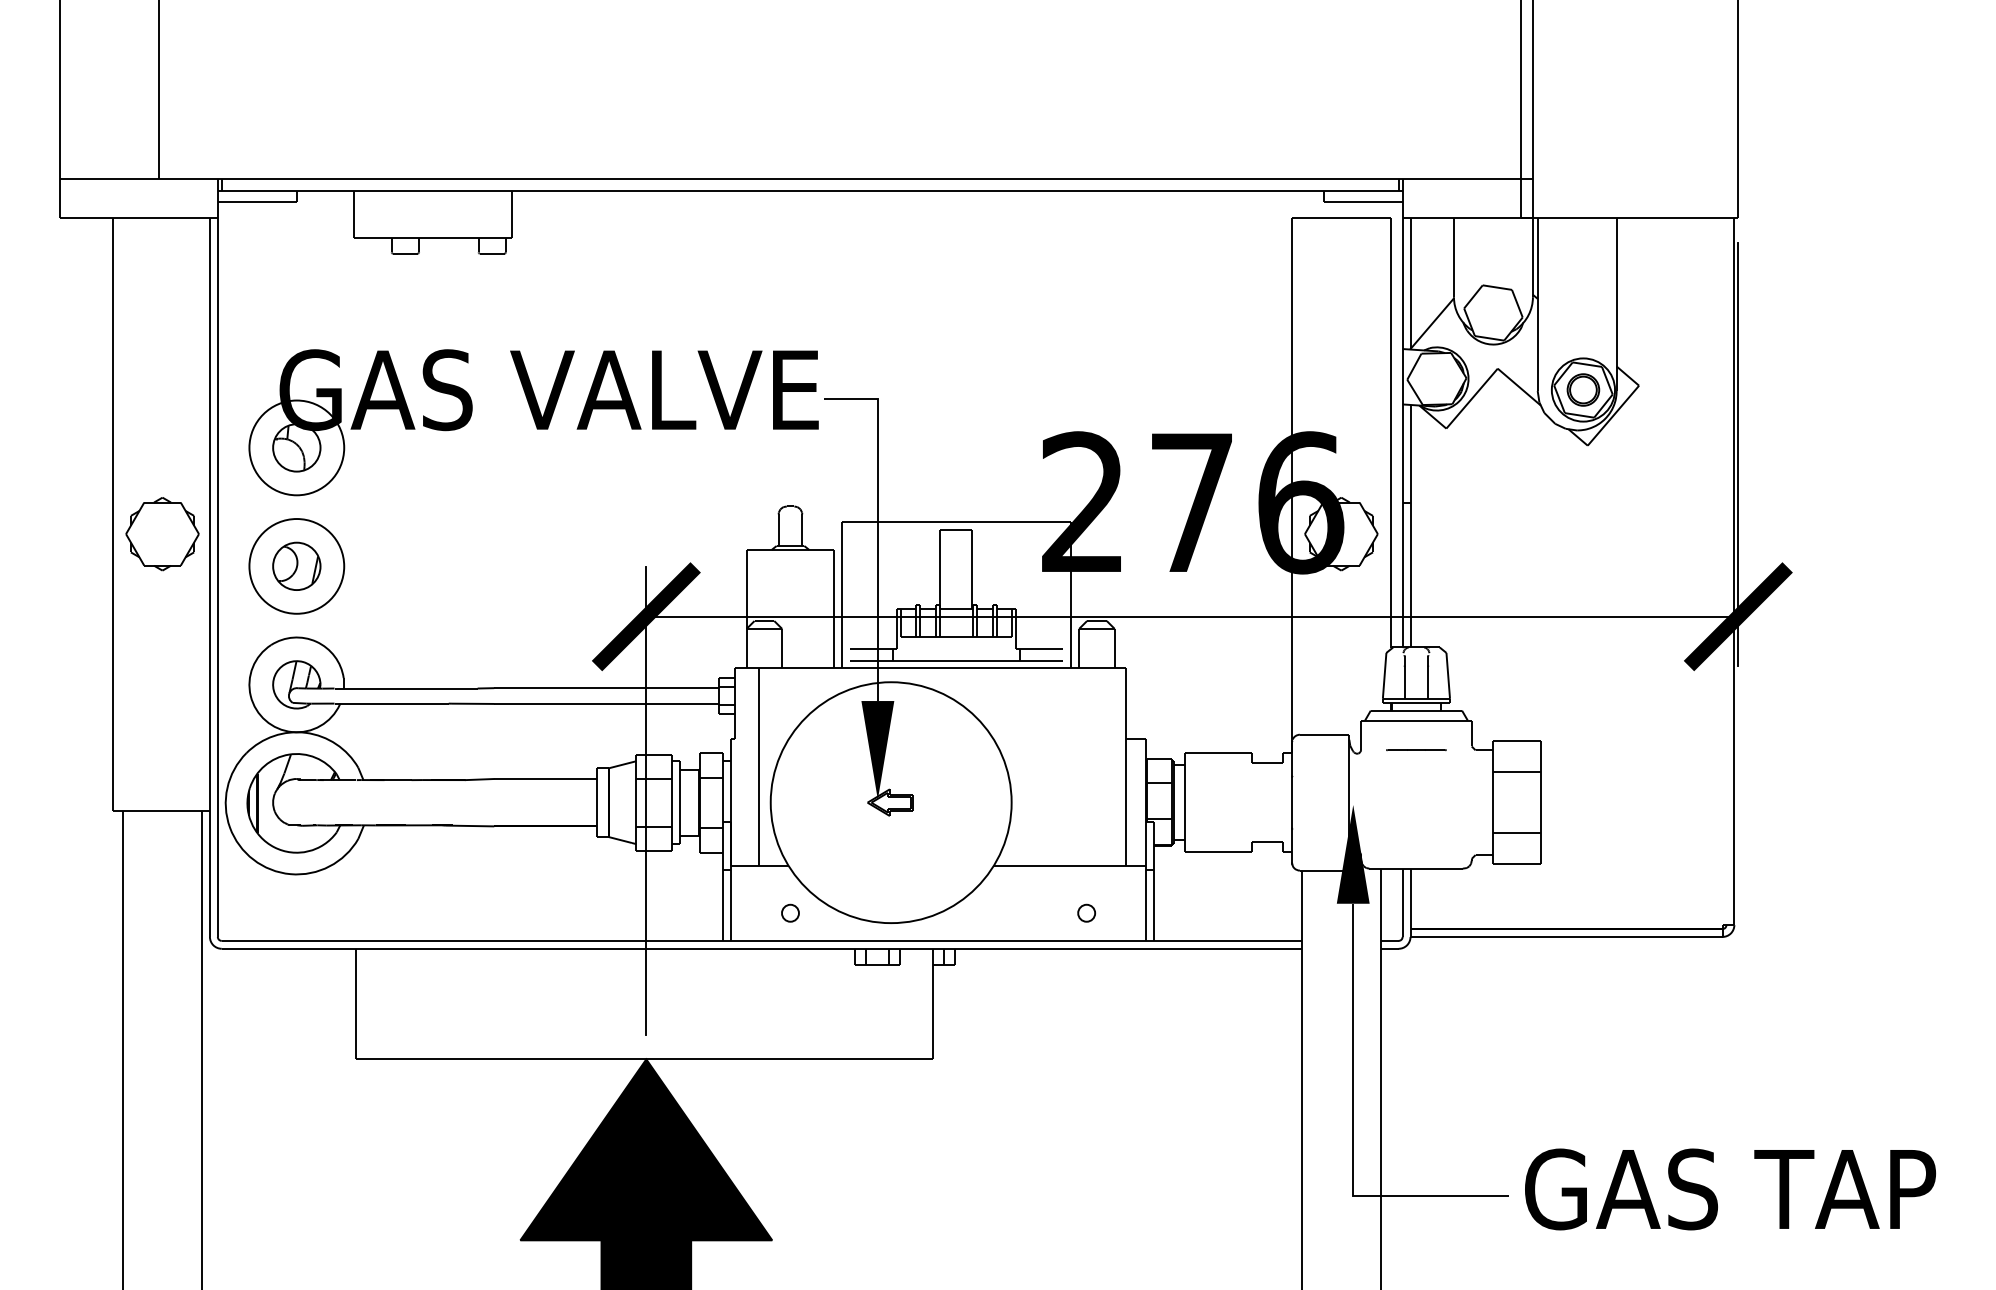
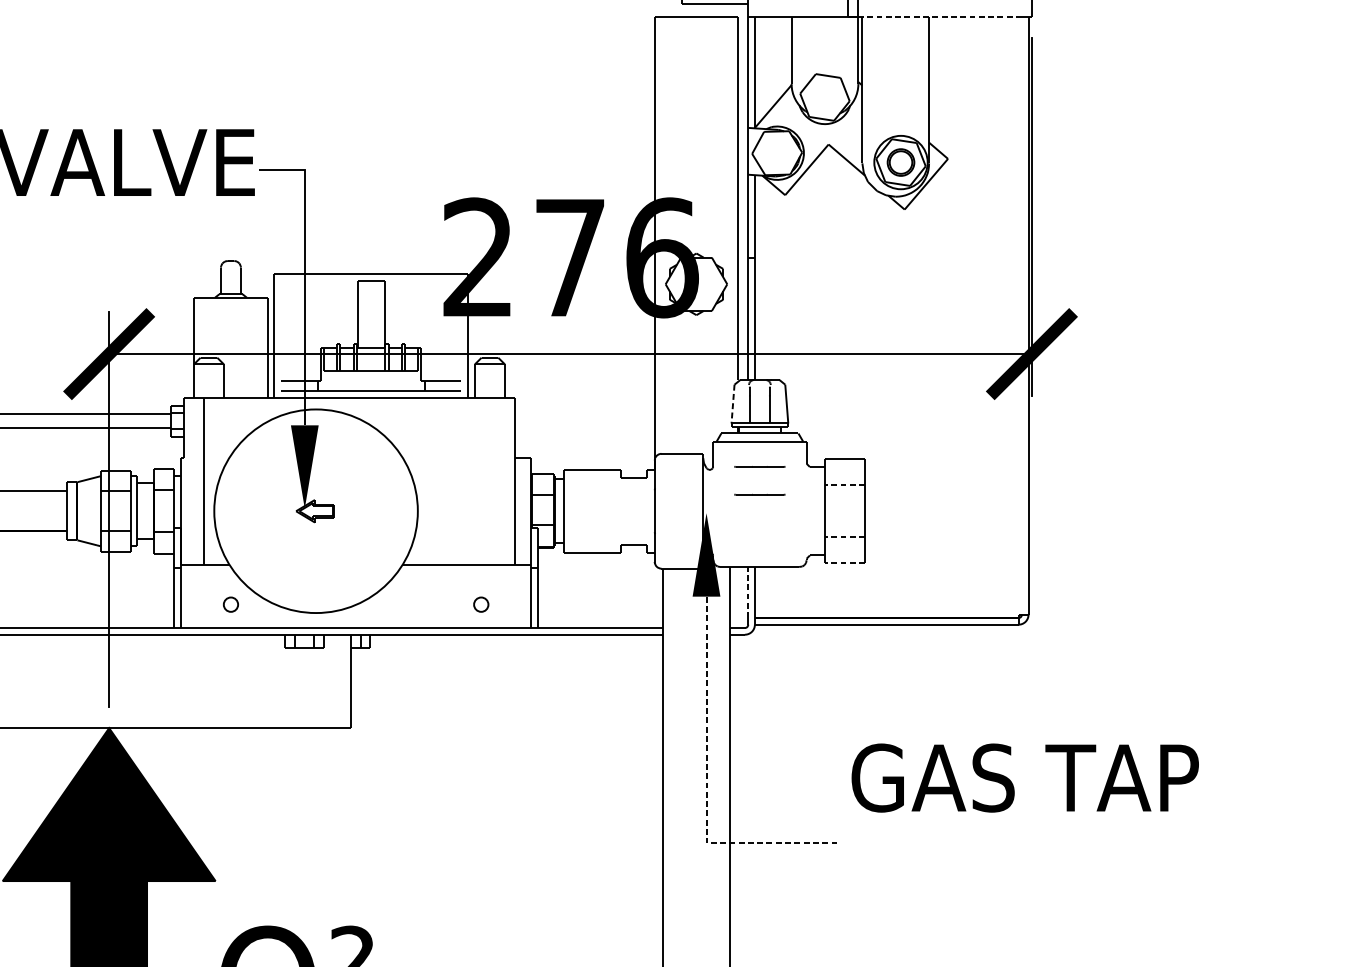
line: (1629, 218) -> (939, 17), solid -> dashed
line: (1384, 676) -> (732, 404), solid -> dashed
line: (1517, 771) -> (845, 484), solid -> dashed
line: (1416, 783) -> (759, 495), added
line: (1517, 833) -> (845, 537), solid -> dashed
line: (1517, 864) -> (845, 563), solid -> dashed
line: (1402, 898) -> (748, 592), solid -> dashed
line: (1353, 1128) -> (706, 786), solid -> dashed
text: (1730, 1189) -> (1025, 778), moved

